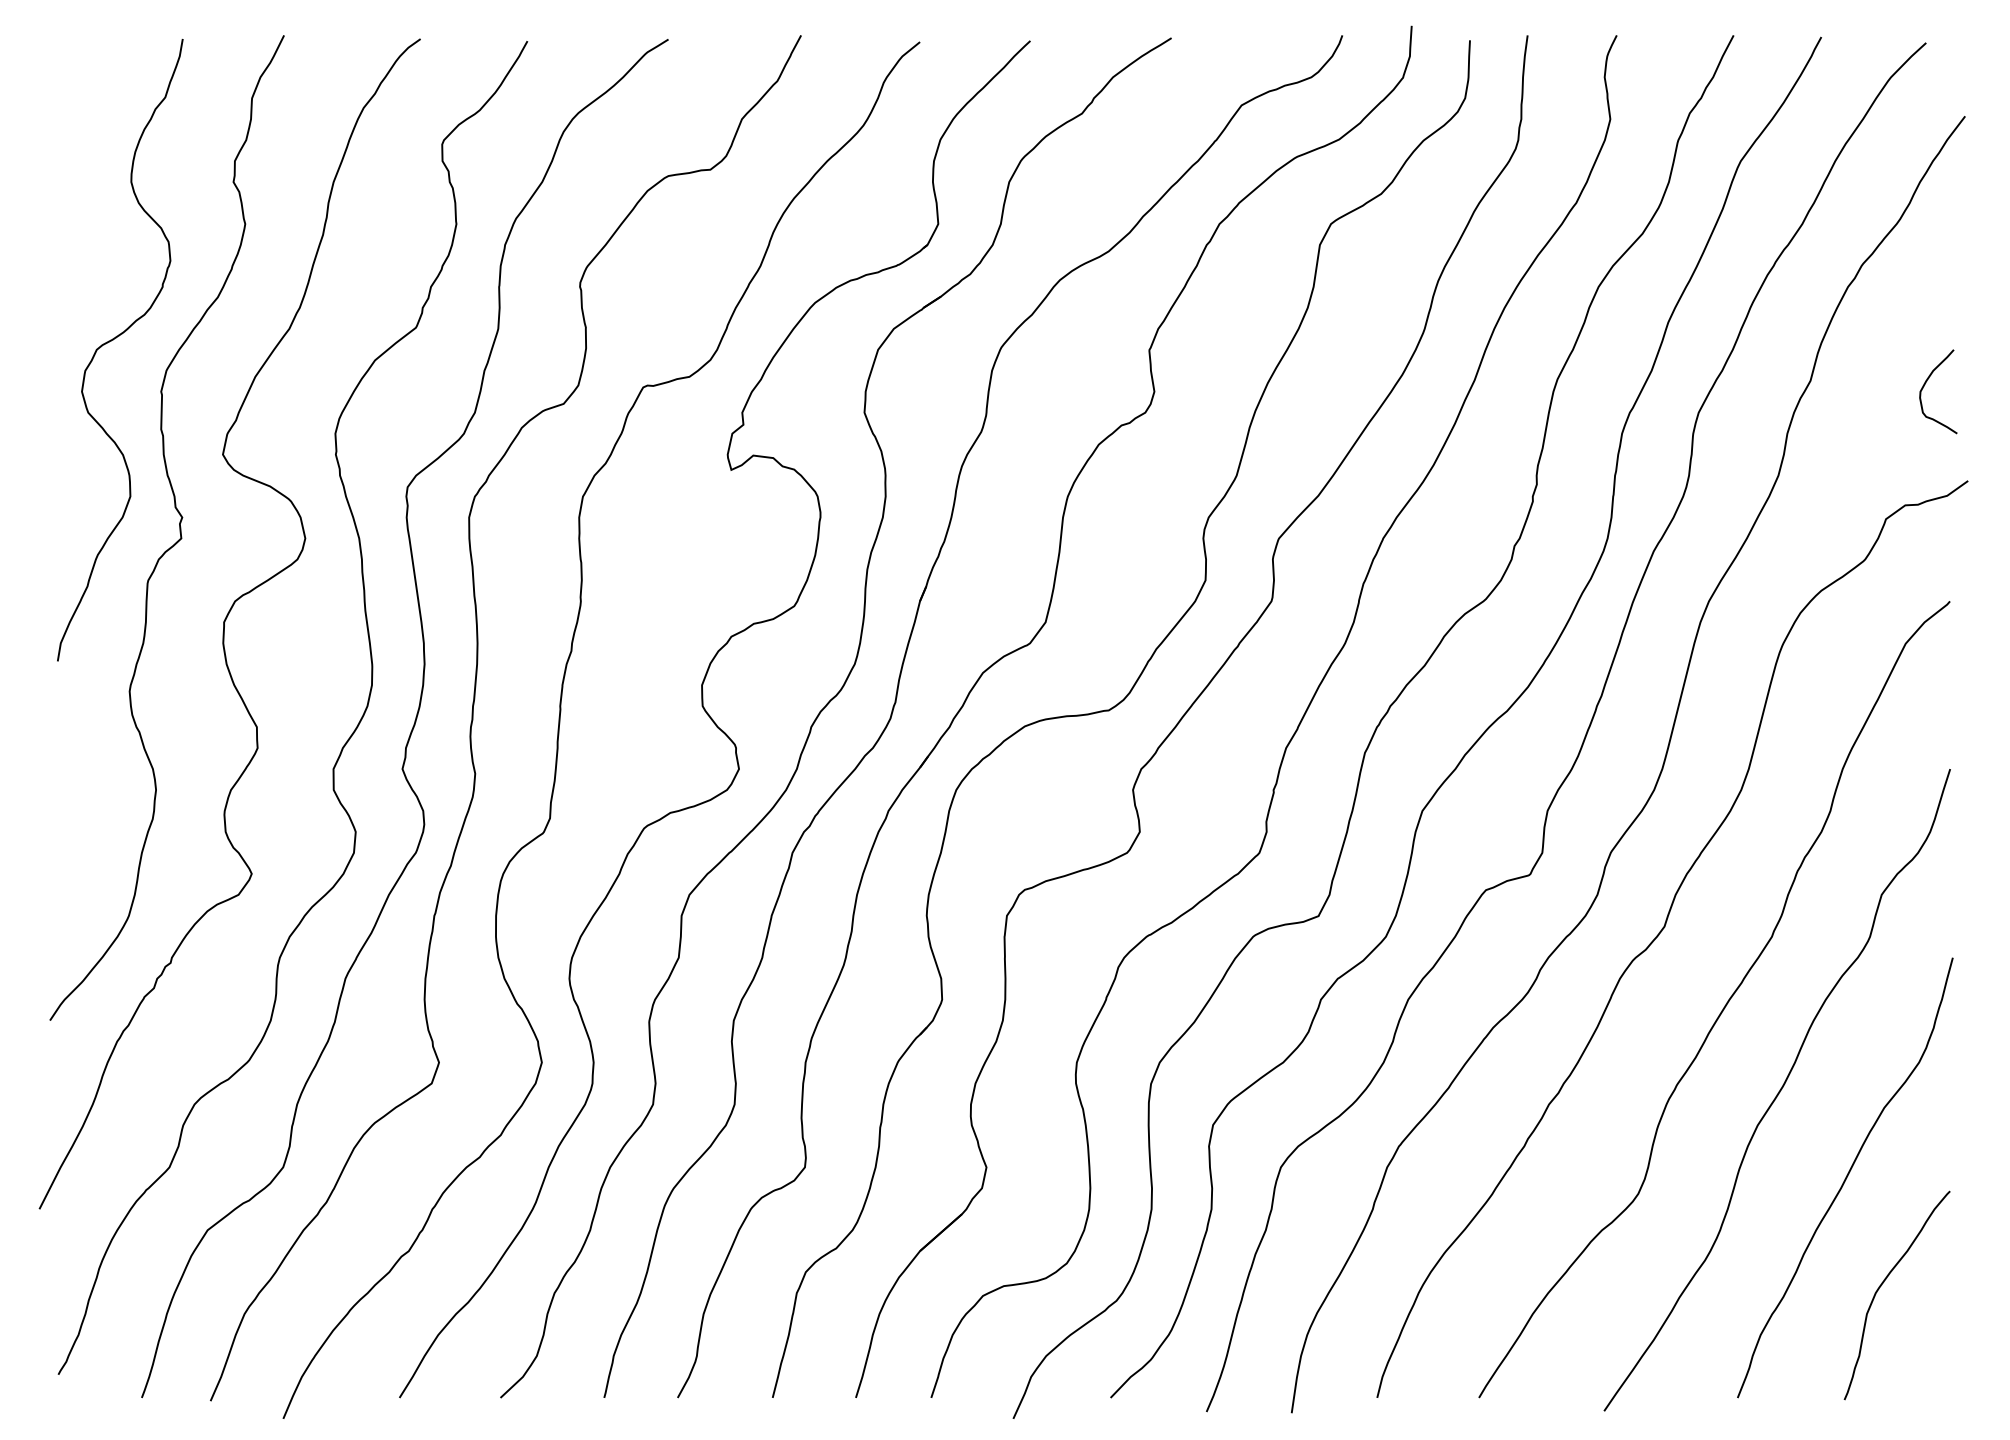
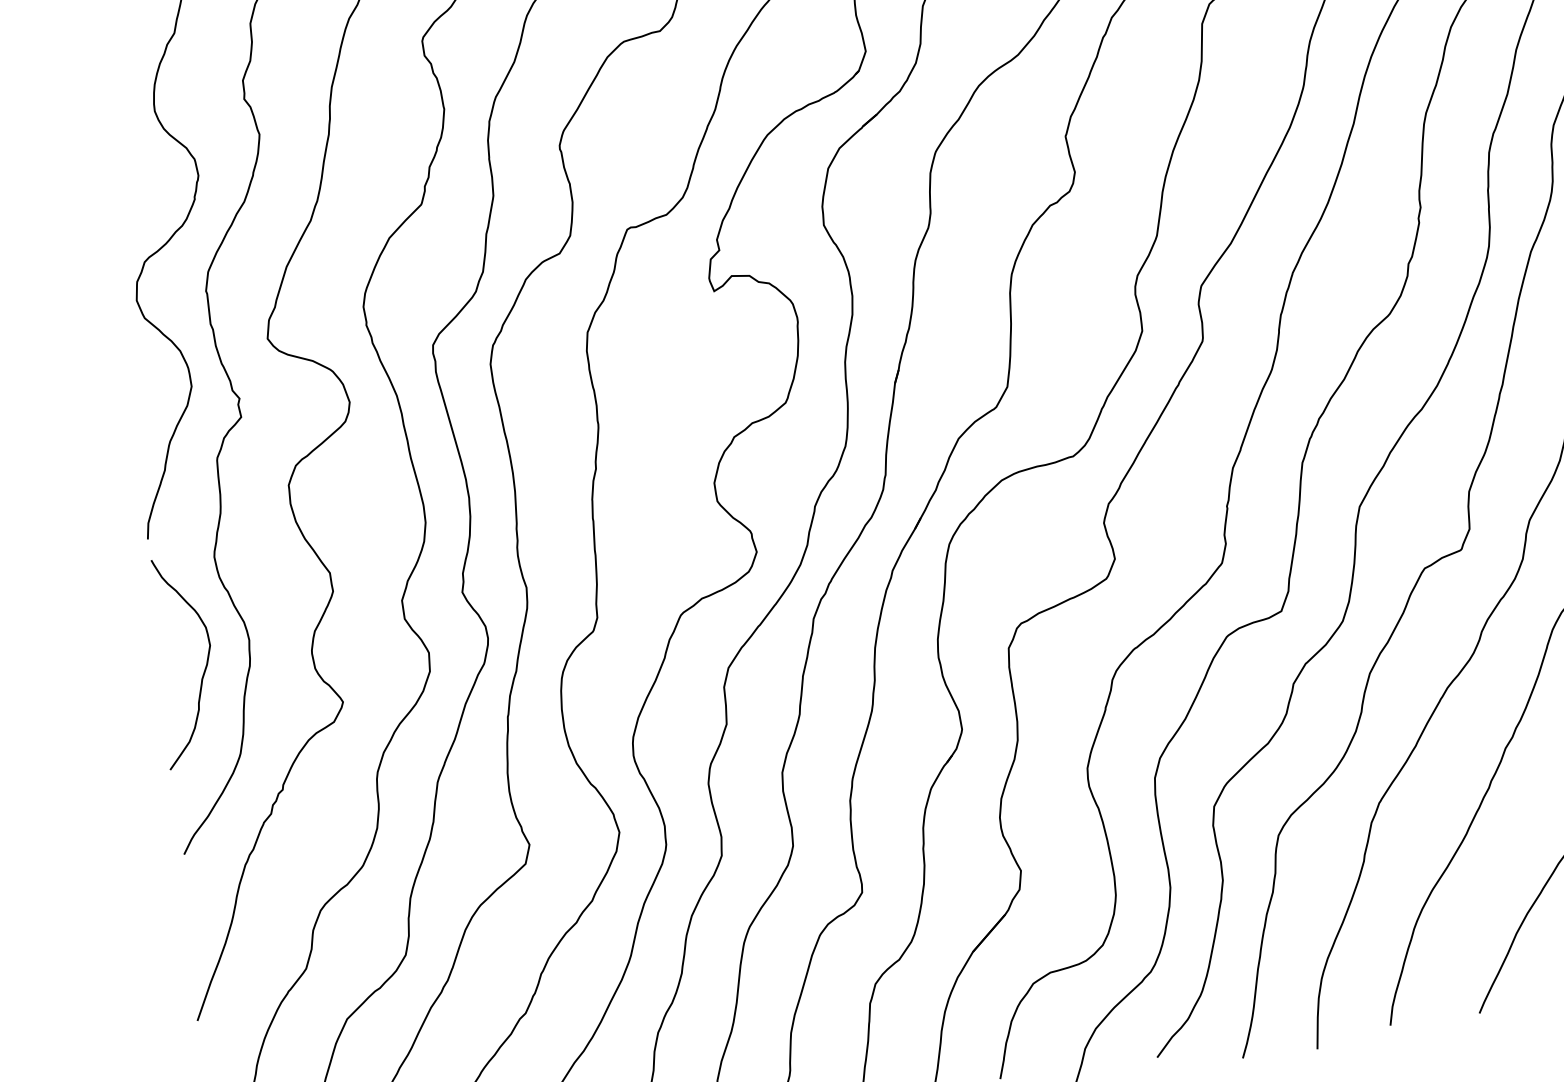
curve: (101, 815) -> (204, 669), added

